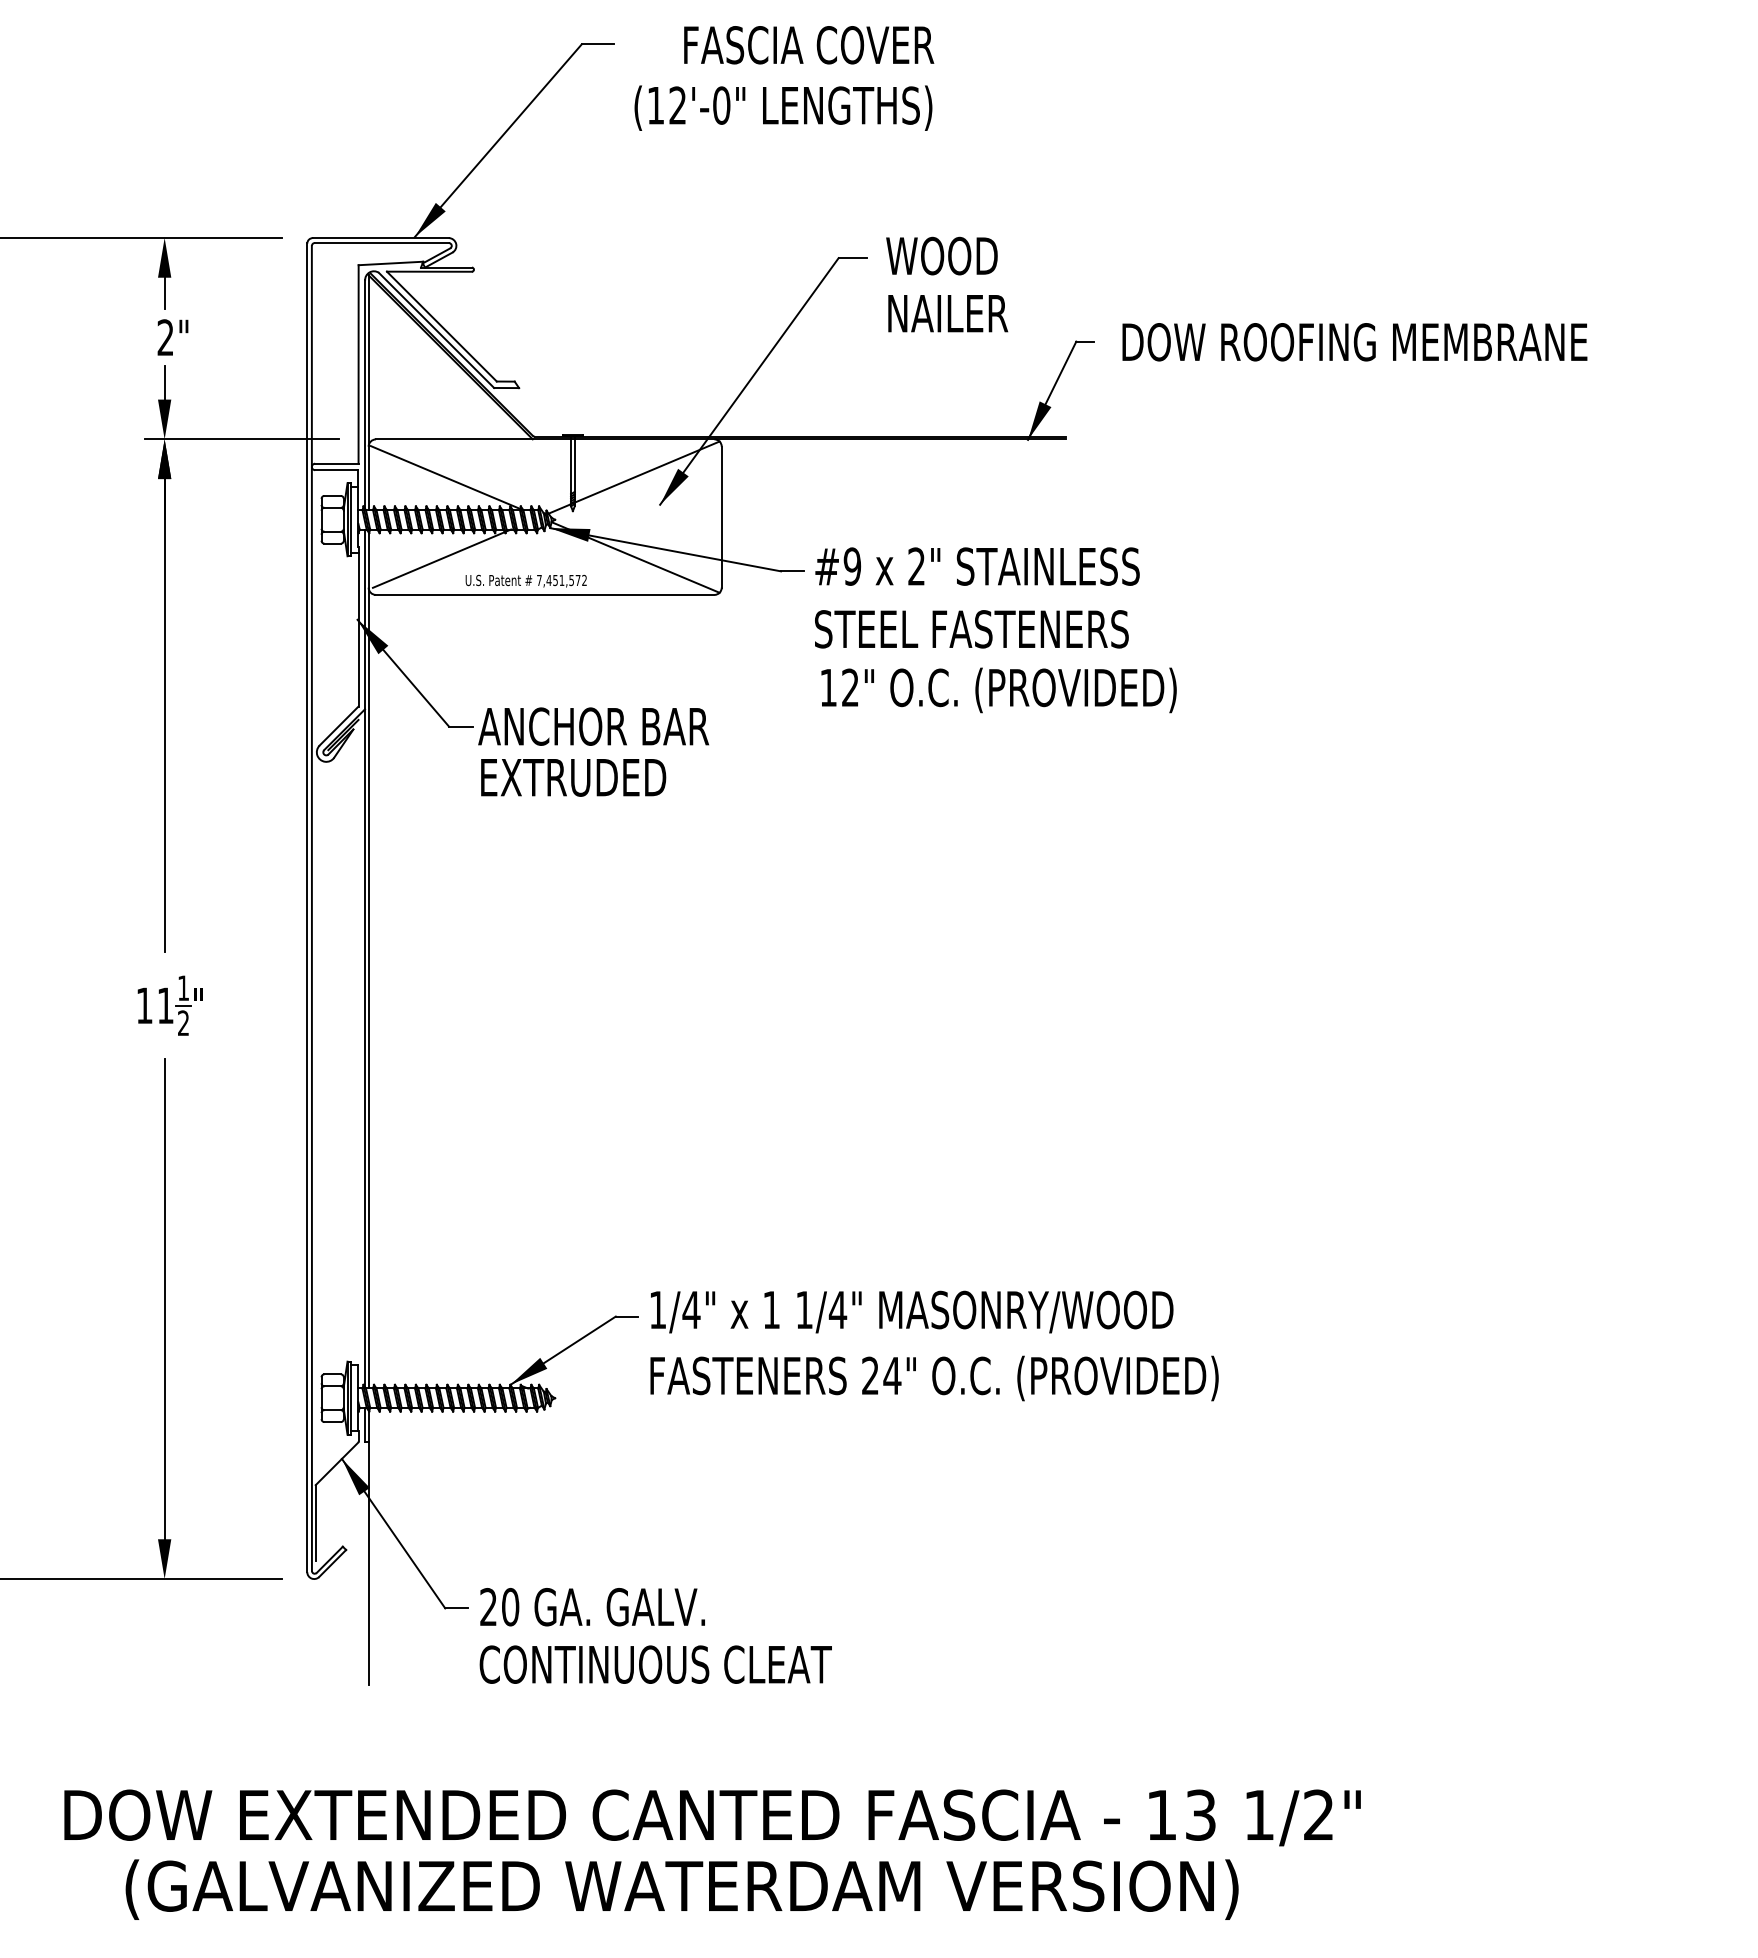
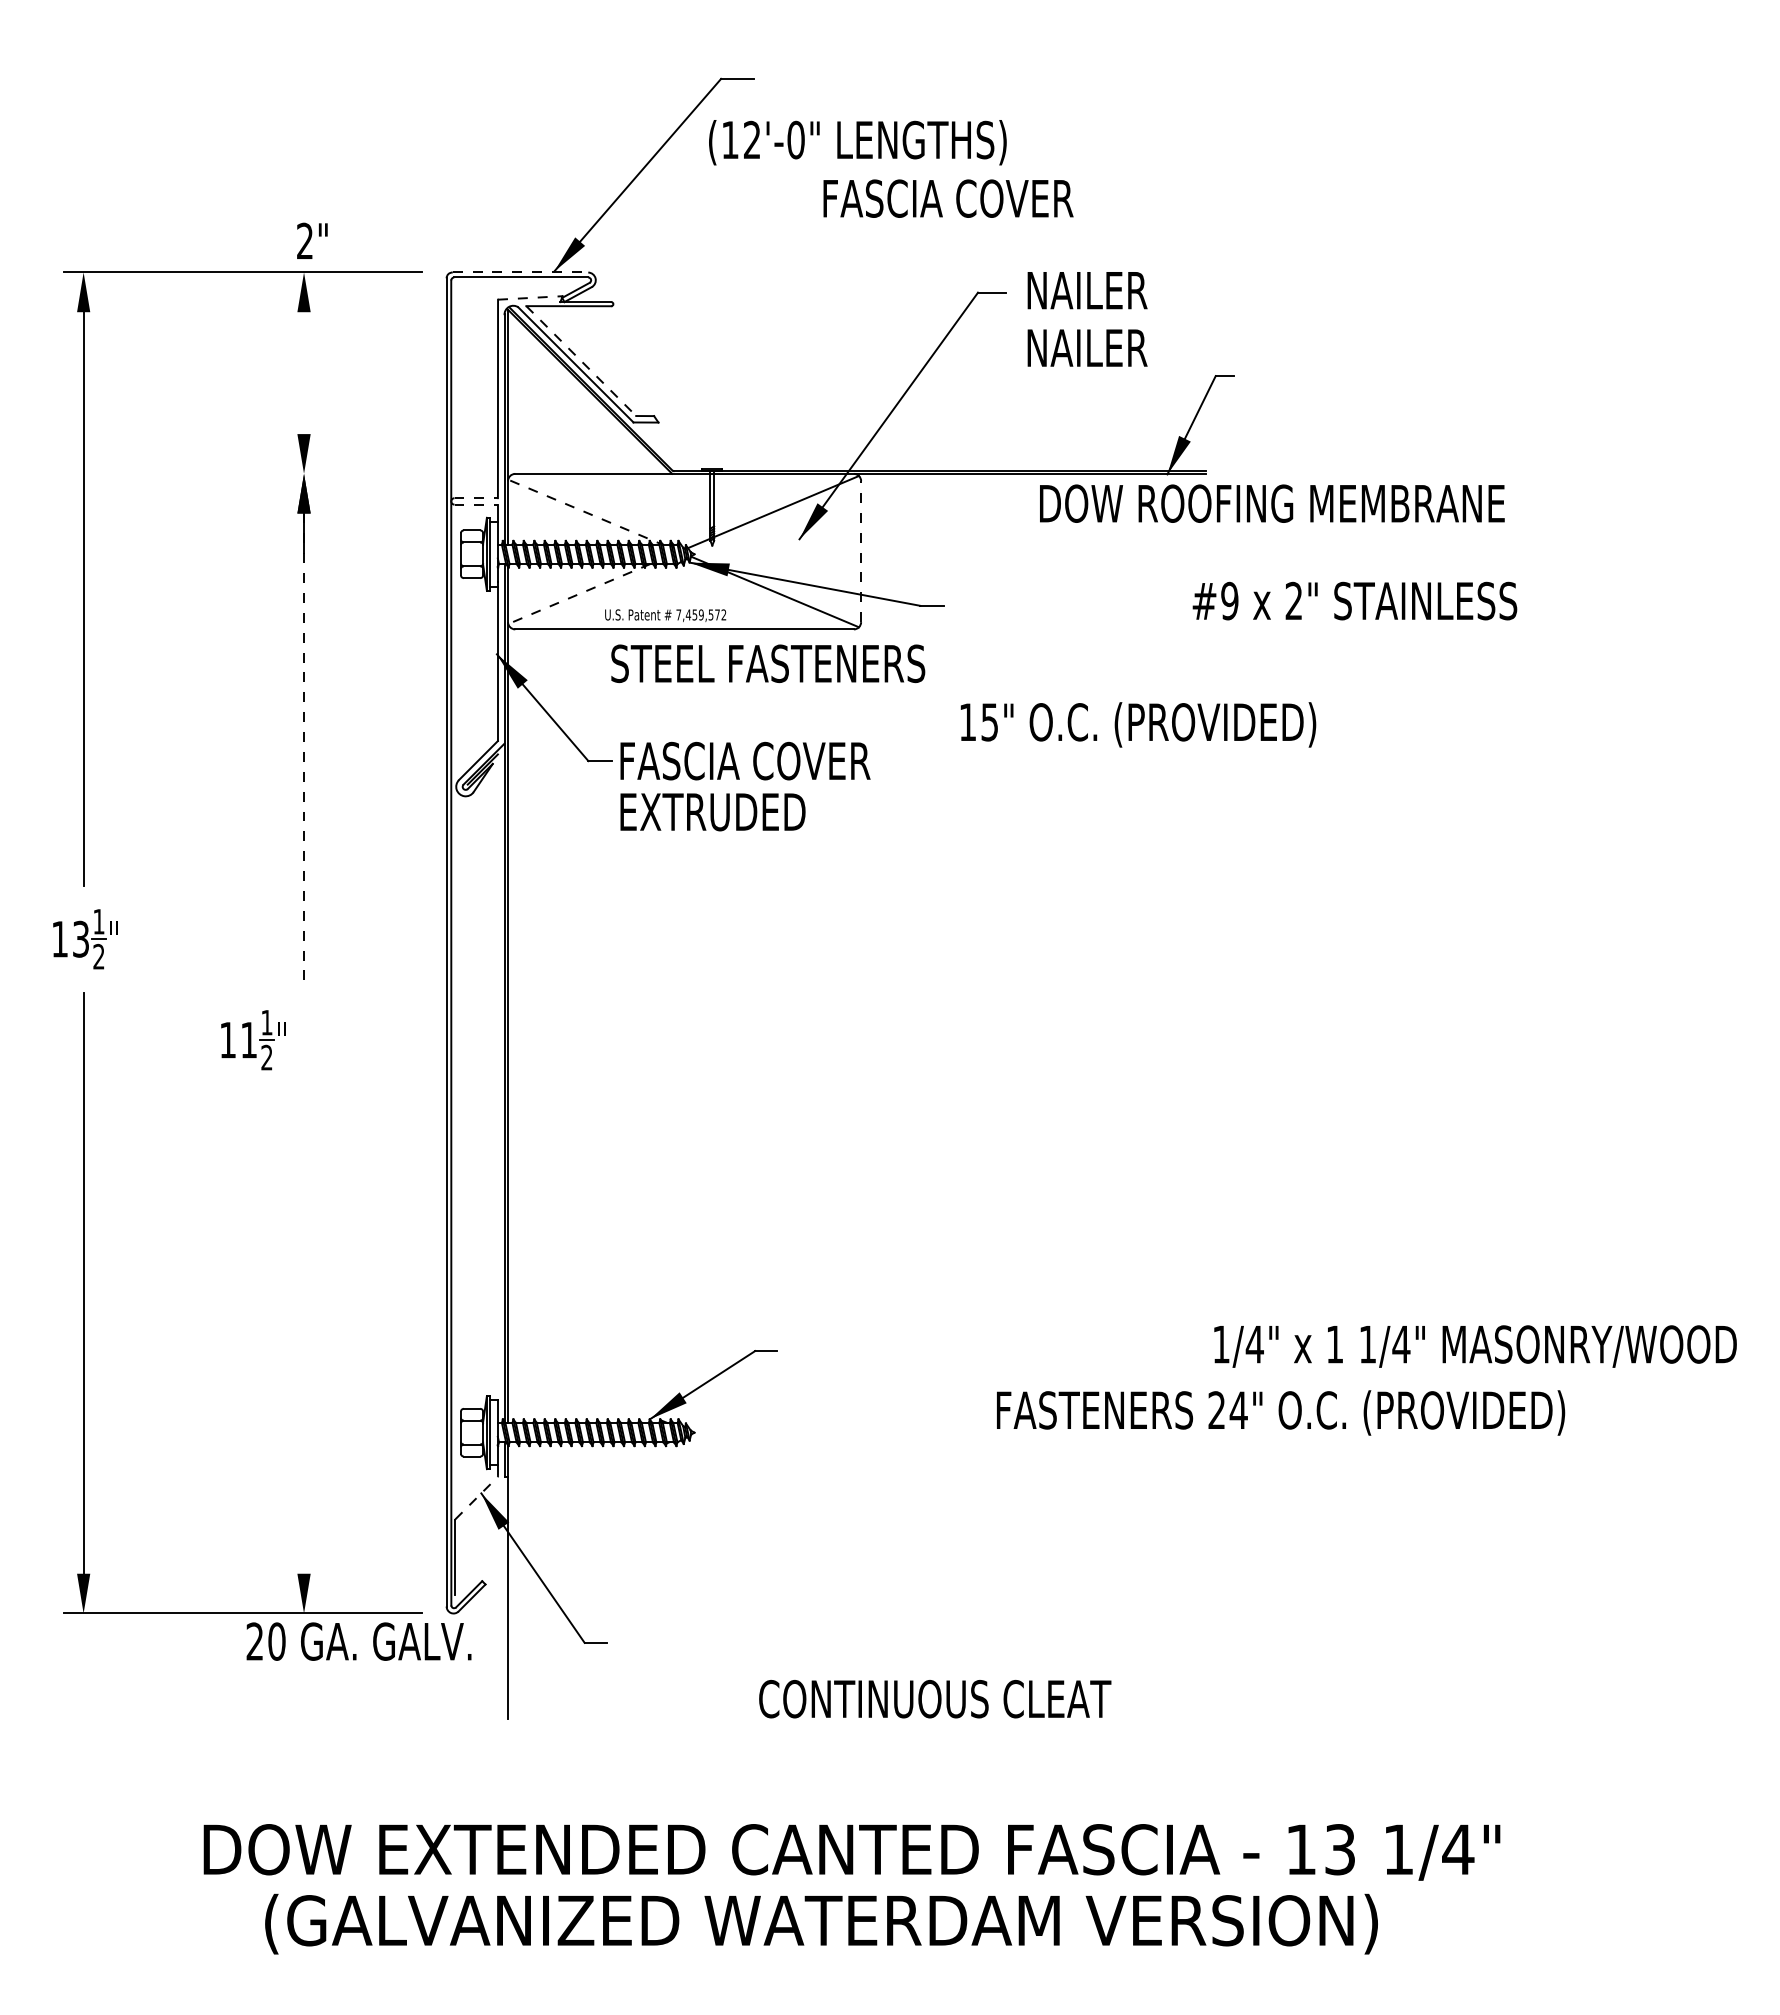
text: (809, 45) -> (948, 198), moved
text: (783, 108) -> (857, 142), moved
line: (381, 238) -> (520, 272), solid -> dashed
text: (947, 256) -> (1086, 290), WOOD -> NAILER
line: (391, 263) -> (530, 297), solid -> dashed
line: (165, 293) -> (304, 327), removed
line: (442, 327) -> (581, 361), solid -> dashed
text: (173, 337) -> (312, 240), moved
text: (1355, 342) -> (1272, 503), moved
line: (165, 383) -> (304, 417), removed
line: (241, 439) -> (380, 473), removed
line: (337, 464) -> (476, 498), solid -> dashed
line: (337, 470) -> (476, 504), solid -> dashed
line: (446, 478) -> (585, 512), solid -> dashed
line: (722, 517) -> (861, 551), solid -> dashed
line: (442, 559) -> (581, 593), solid -> dashed
text: (977, 566) -> (1354, 600), moved
text: (561, 580) -> (700, 614), 7,451,572 -> 7,459,572
text: (972, 629) -> (768, 663), moved
text: (850, 688) -> (989, 722), 12" -> 15"
line: (165, 716) -> (304, 750), solid -> dashed
text: (604, 726) -> (743, 760), ANCHOR BAR -> FASCIA COVER
part: (170, 1006) -> (253, 1040), moved
line: (165, 1299) -> (304, 1333), removed
text: (912, 1312) -> (1475, 1346), moved
text: (935, 1378) -> (1281, 1412), moved
line: (337, 1464) -> (476, 1498), solid -> dashed
text: (592, 1607) -> (358, 1641), moved
text: (656, 1665) -> (935, 1699), moved
text: (1319, 1815) -> (1458, 1849), 1/2" -> 1/4"

